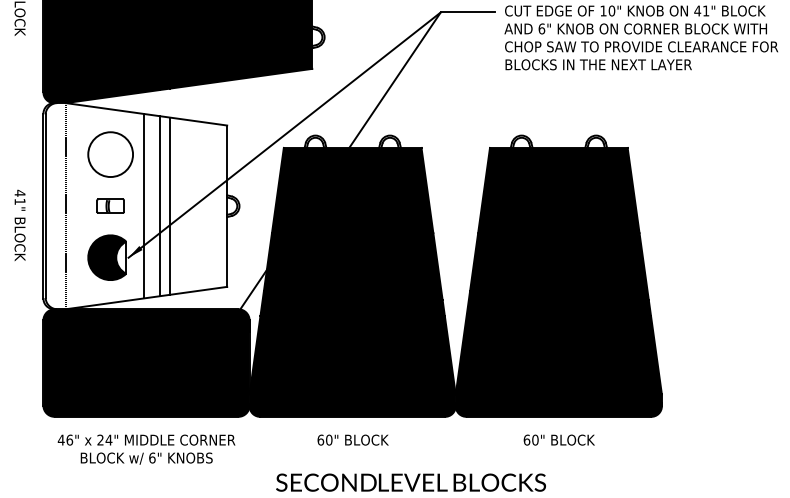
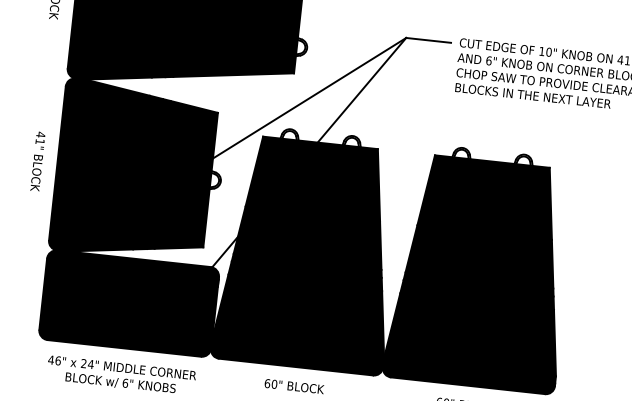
fill: (110, 154) -> (118, 126), added
fill: (135, 206) -> (134, 172), added
text: (19, 224) -> (37, 160), moved
fill: (121, 257) -> (117, 213), added

